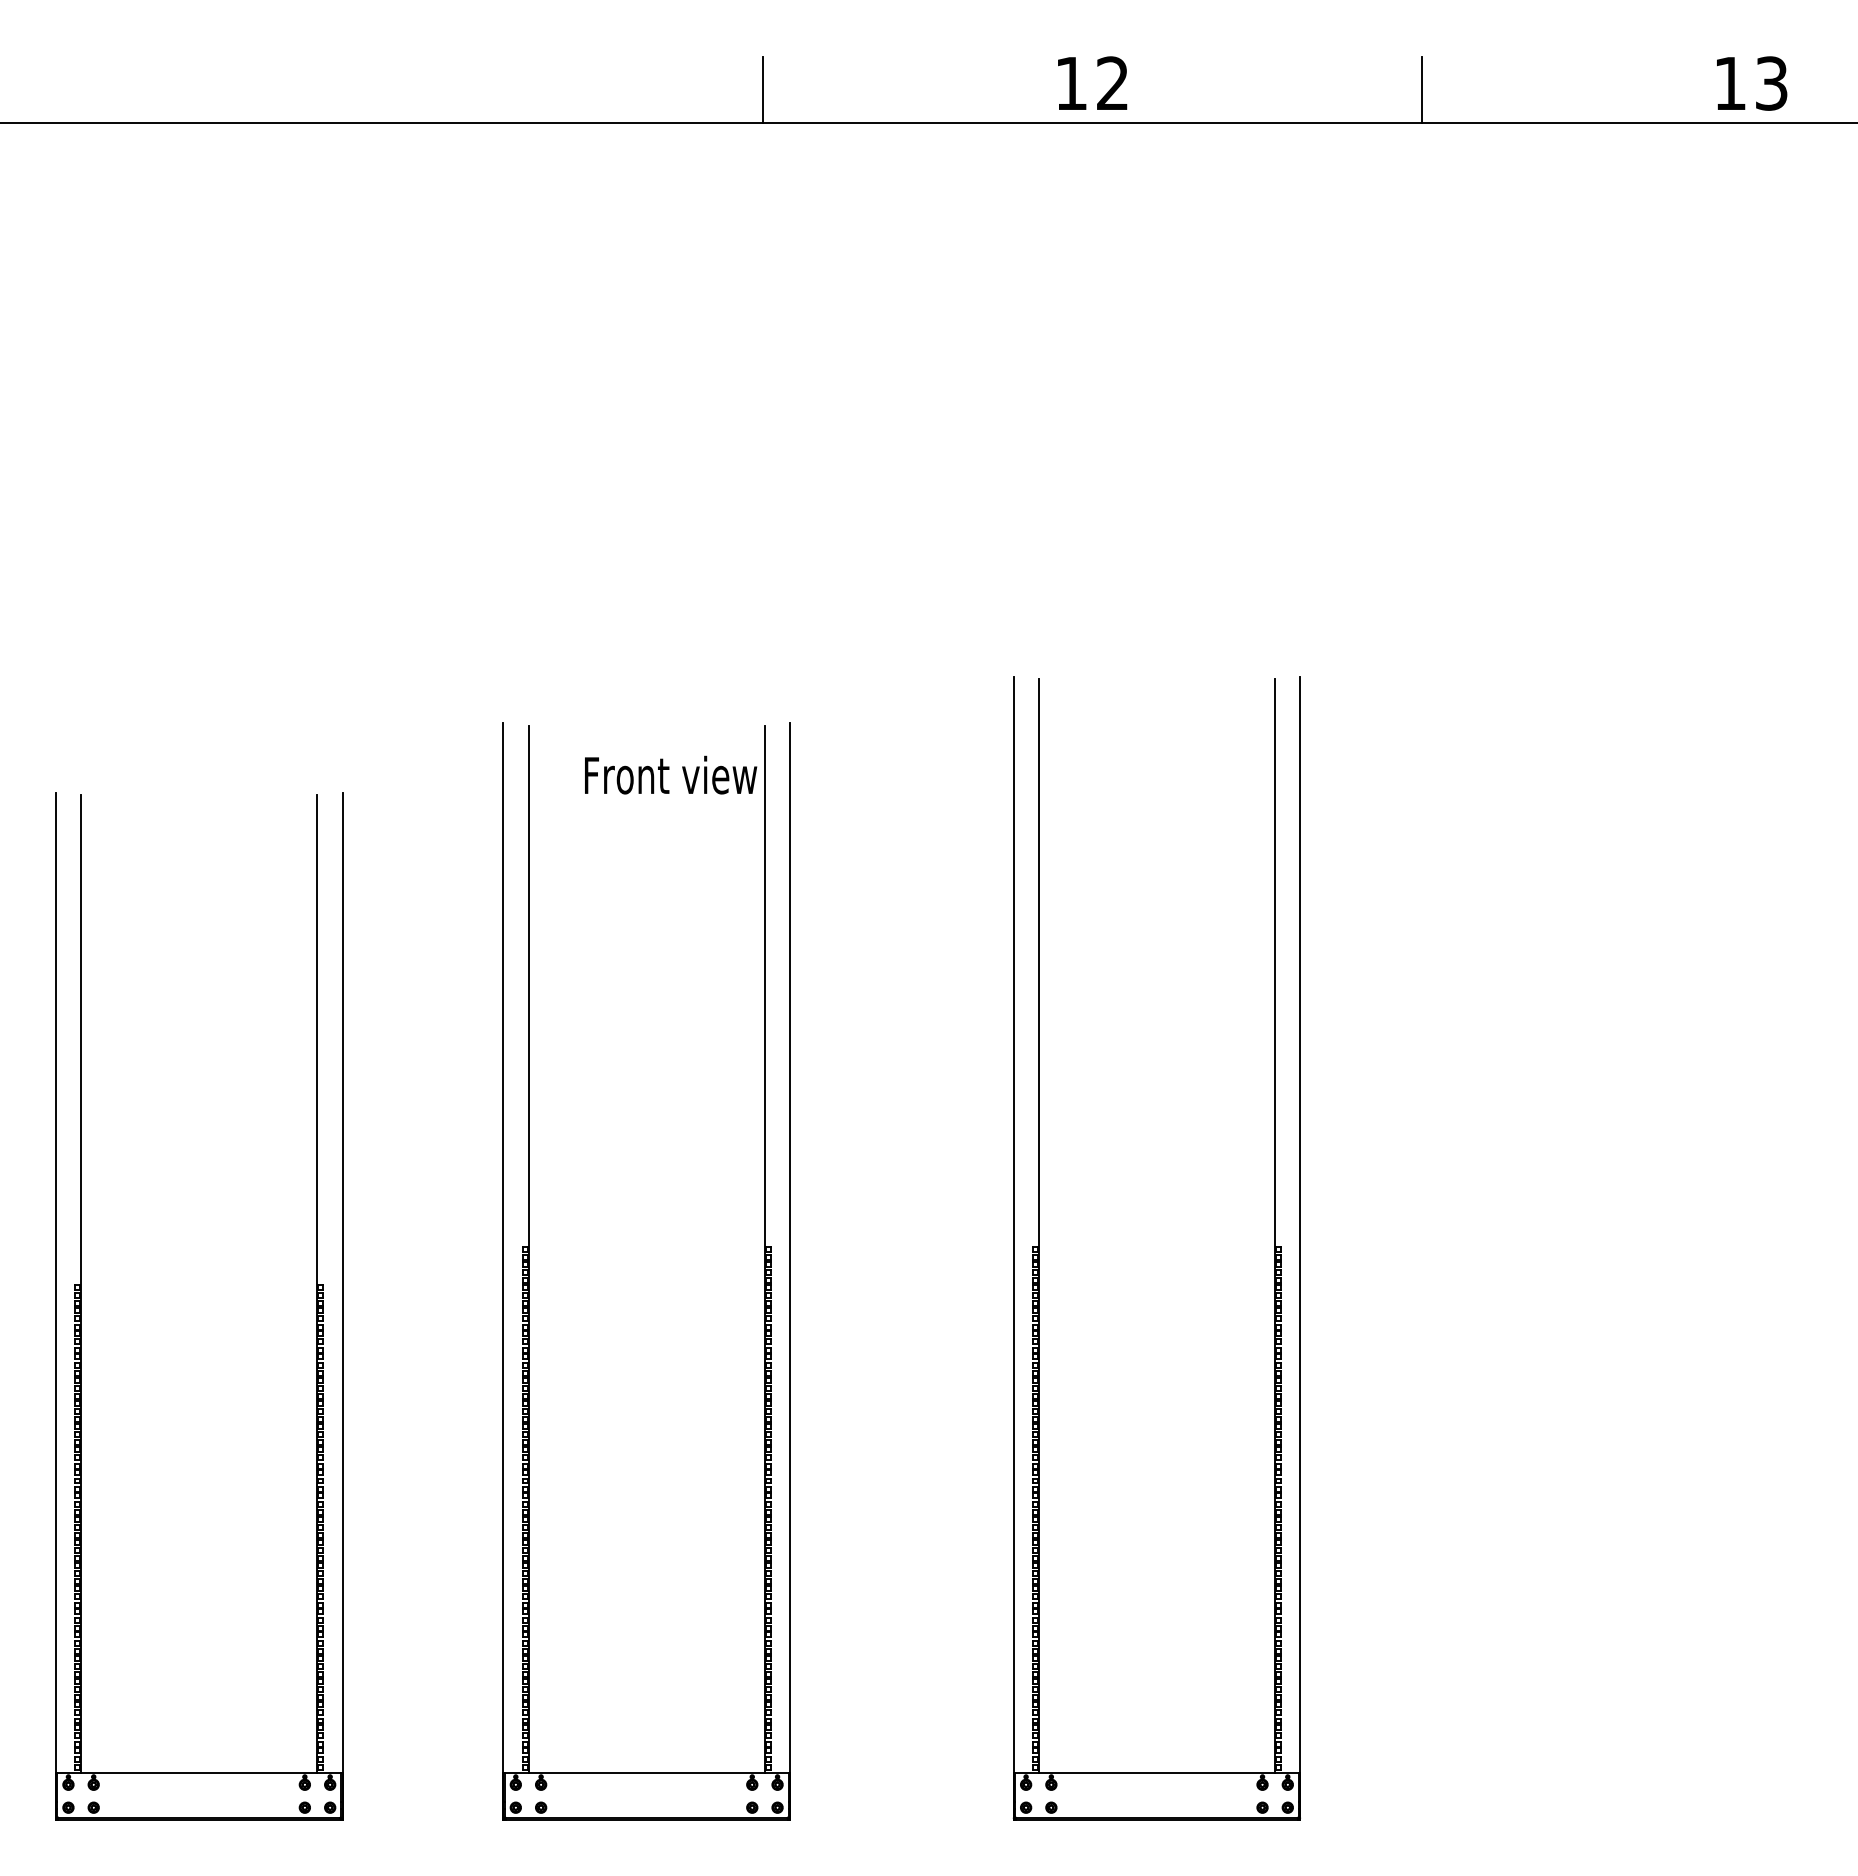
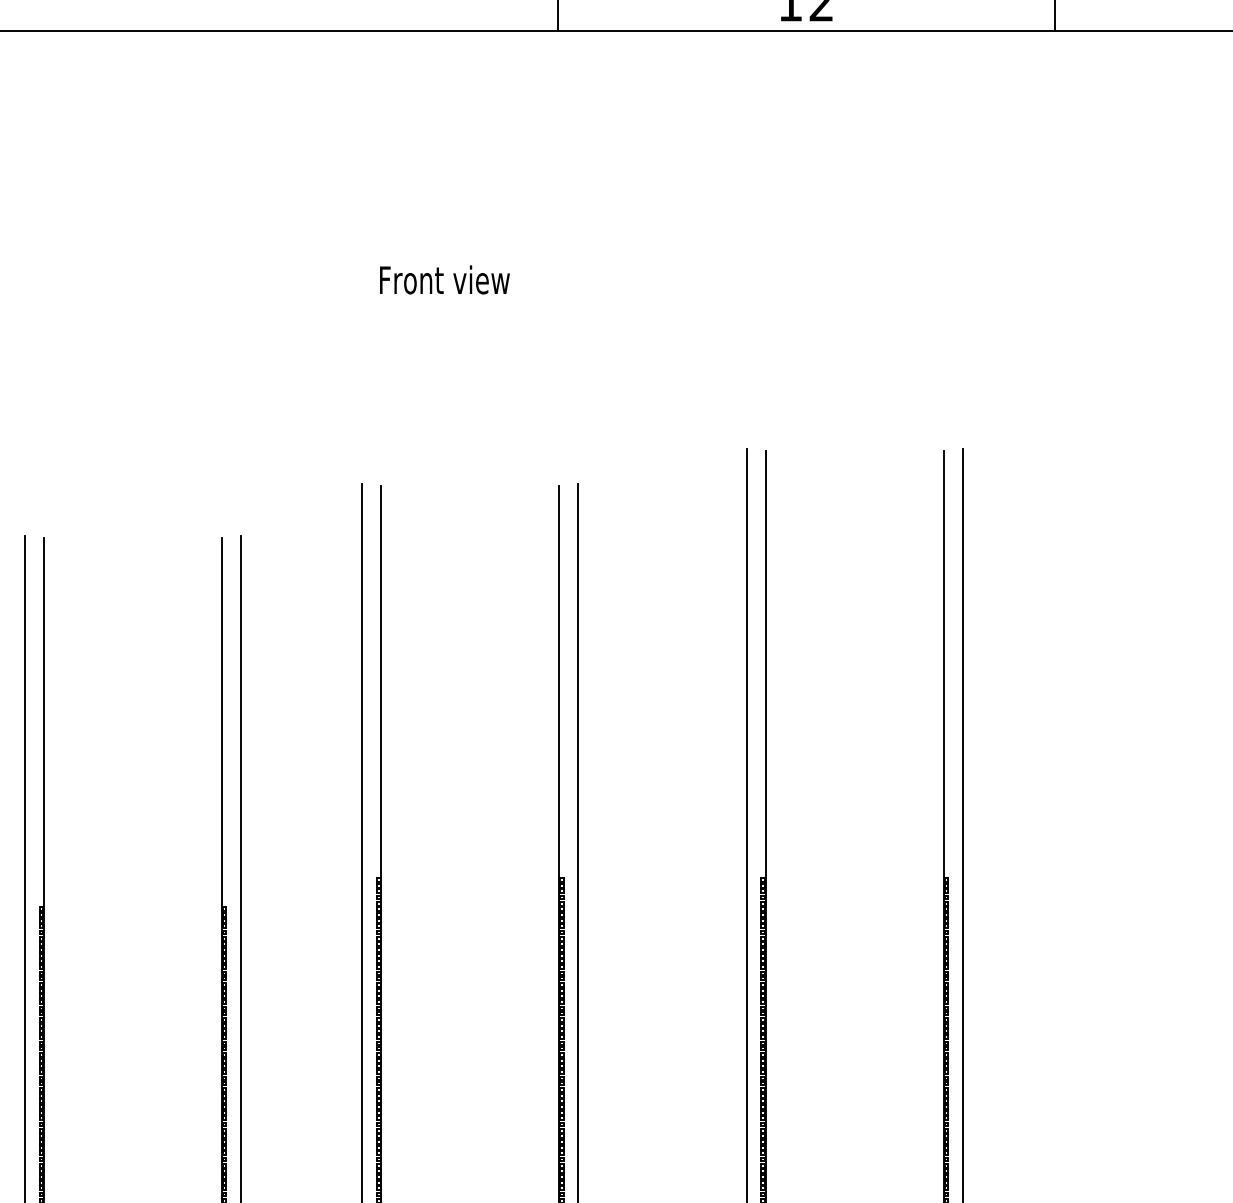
text: (671, 774) -> (445, 279), moved

